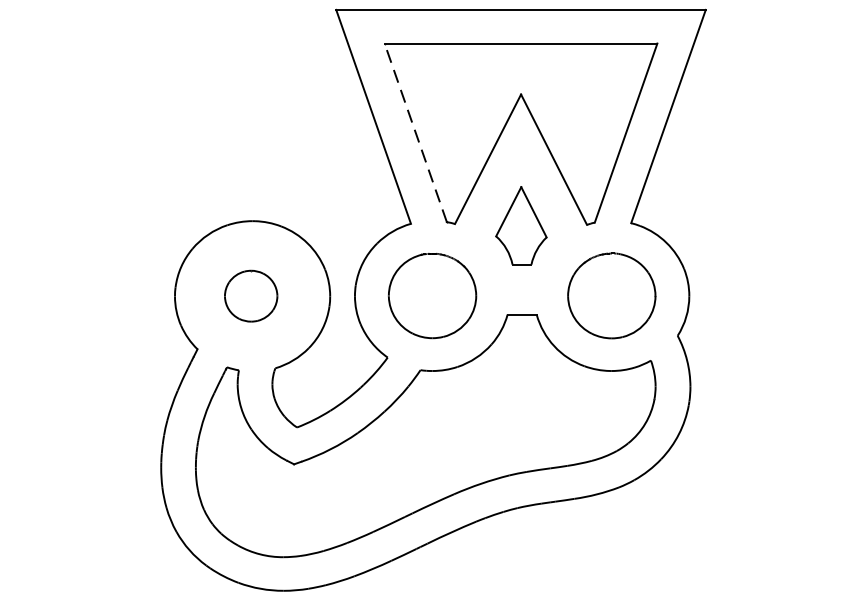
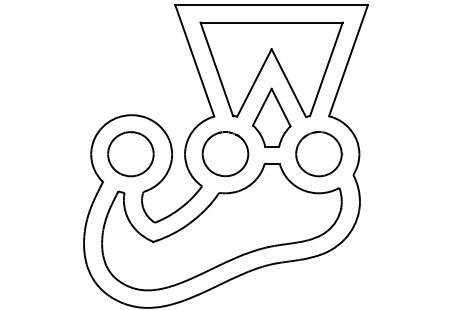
line: (415, 131) -> (216, 68), dashed -> solid
part: (520, 225) -> (271, 117), size x1.43
part: (250, 296) -> (130, 154), size x1.67

